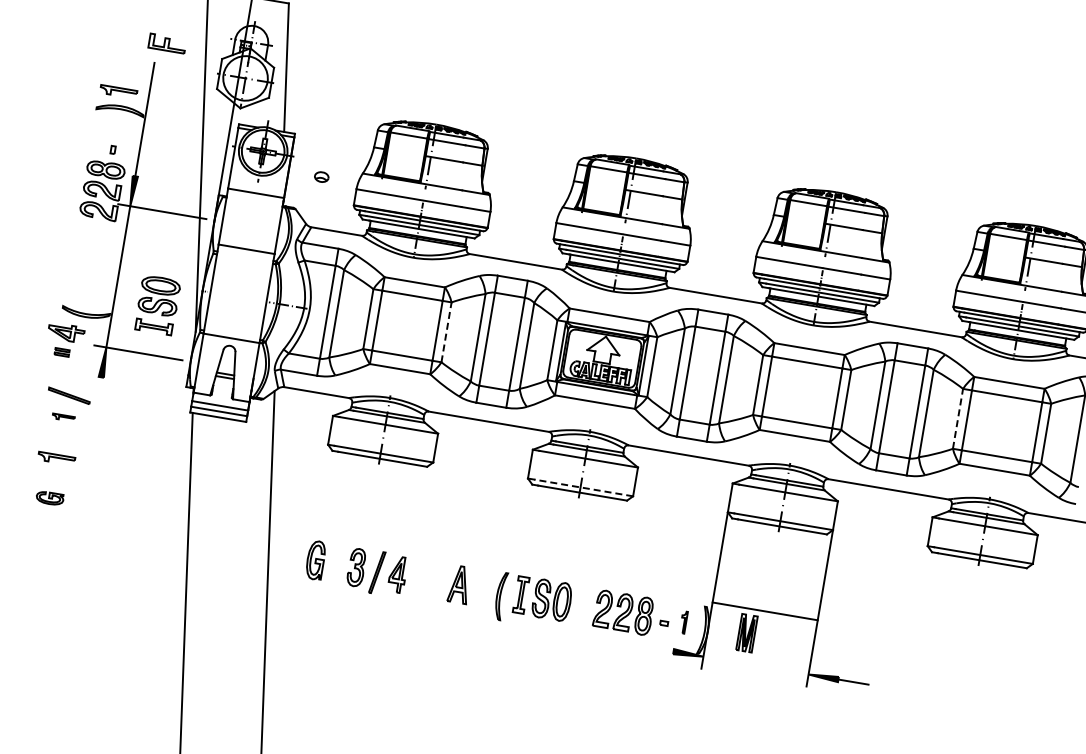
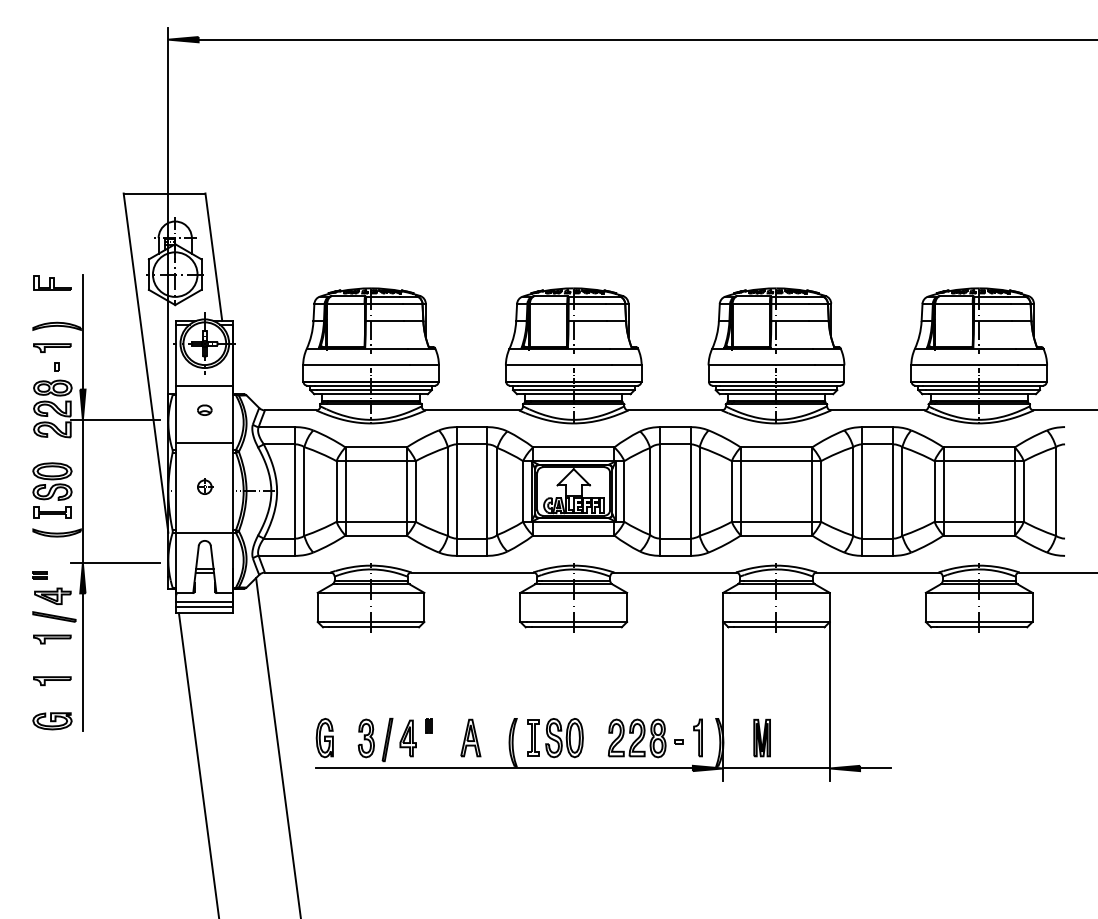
part: (167, 42) -> (52, 282), moved
part: (118, 91) -> (52, 347), moved
part: (321, 176) -> (204, 409), moved
part: (240, 292) -> (205, 486), added
part: (157, 304) -> (52, 490), moved
part: (66, 331) -> (52, 595), moved
line: (446, 332) -> (415, 491), dashed -> solid
part: (63, 417) -> (52, 639), size x1.67
line: (958, 418) -> (934, 491), dashed -> solid
line: (89, 444) -> (82, 661), added
line: (583, 488) -> (576, 622), dashed -> solid
part: (50, 498) -> (52, 721), size x1.43
part: (420, 565) -> (428, 725), added
line: (765, 611) -> (776, 768), moved
line: (486, 620) -> (503, 768), added
part: (683, 621) -> (697, 737), size x1.67

